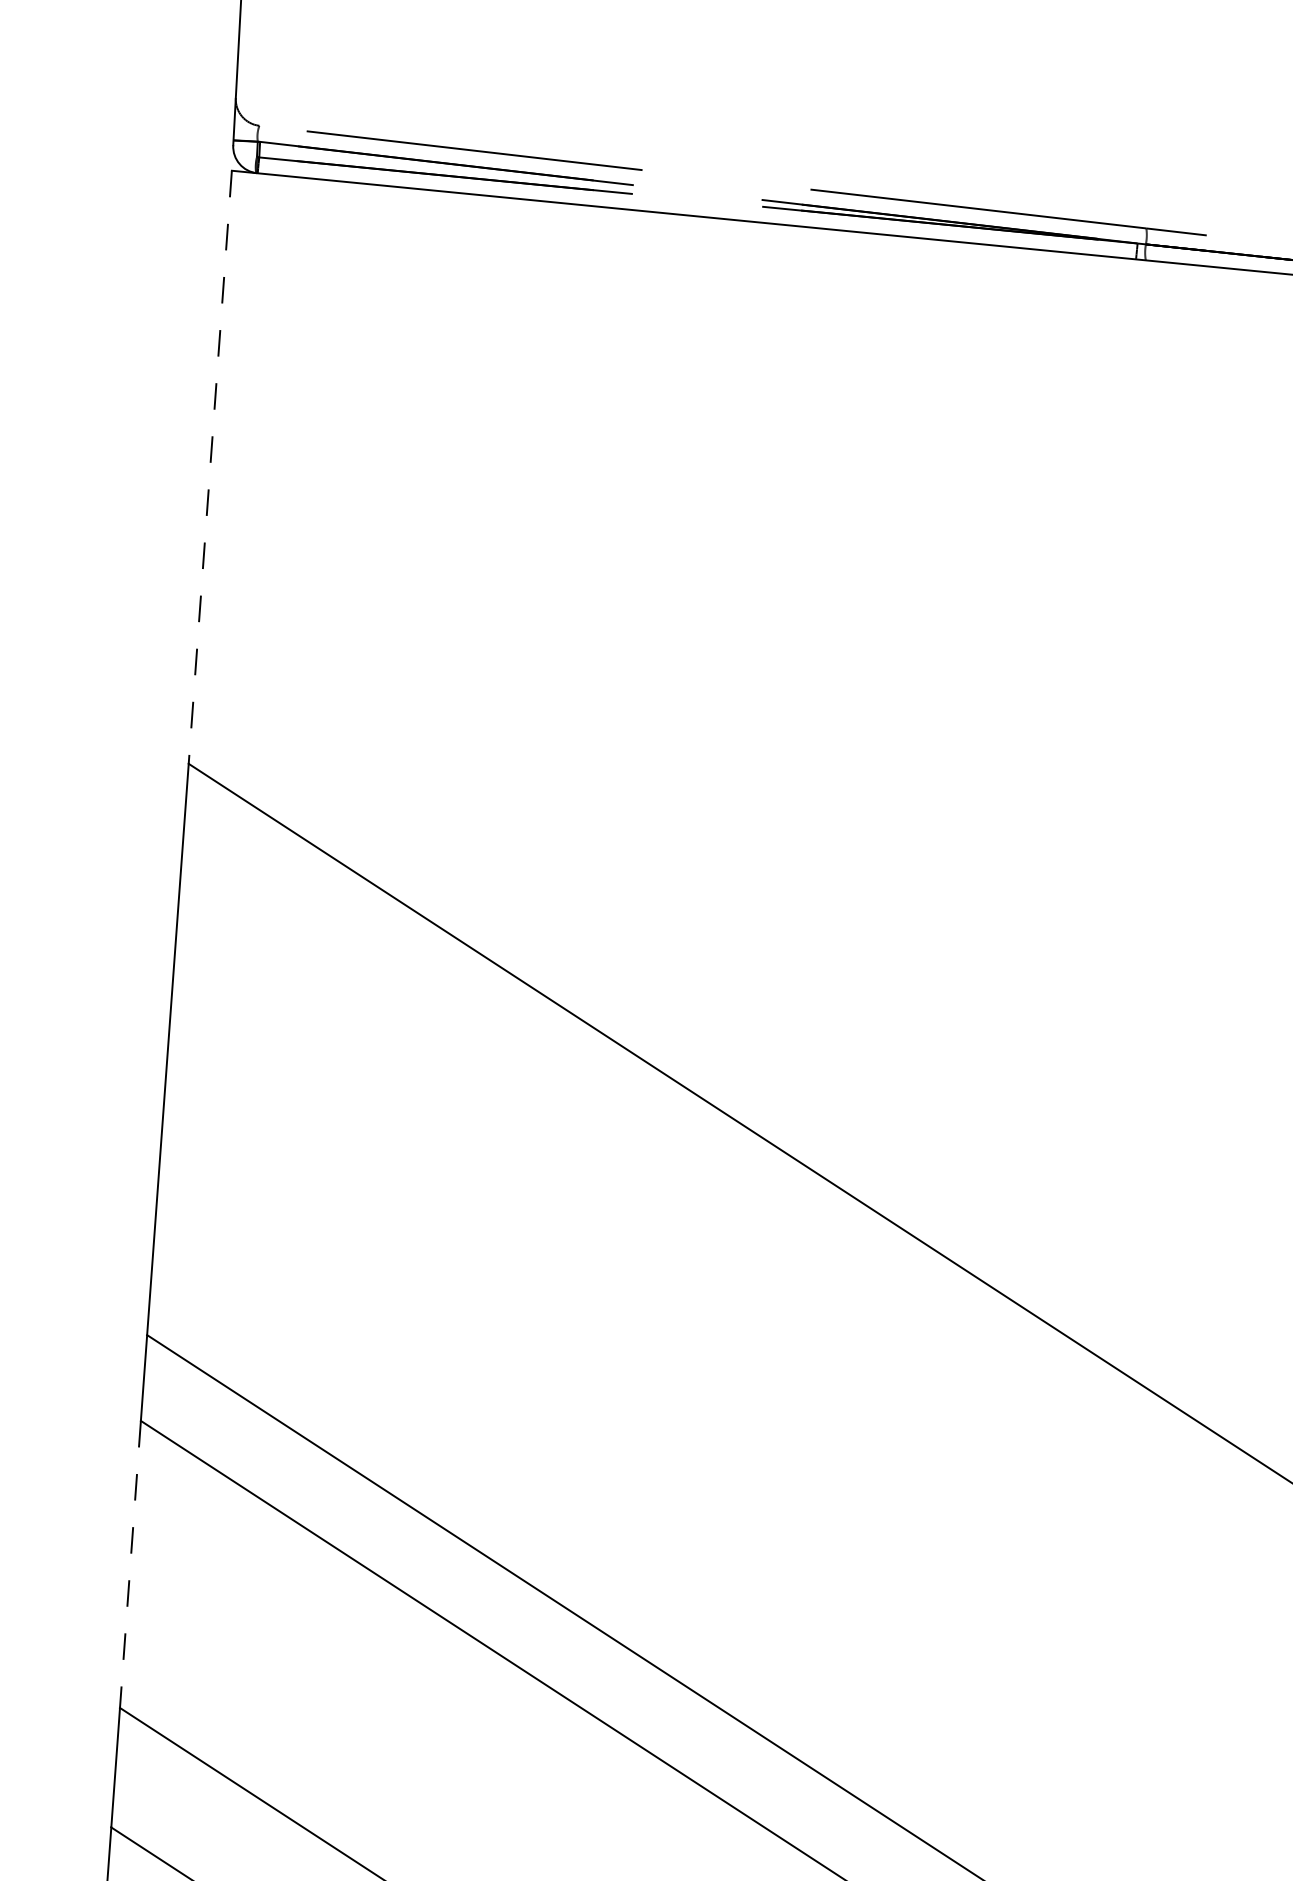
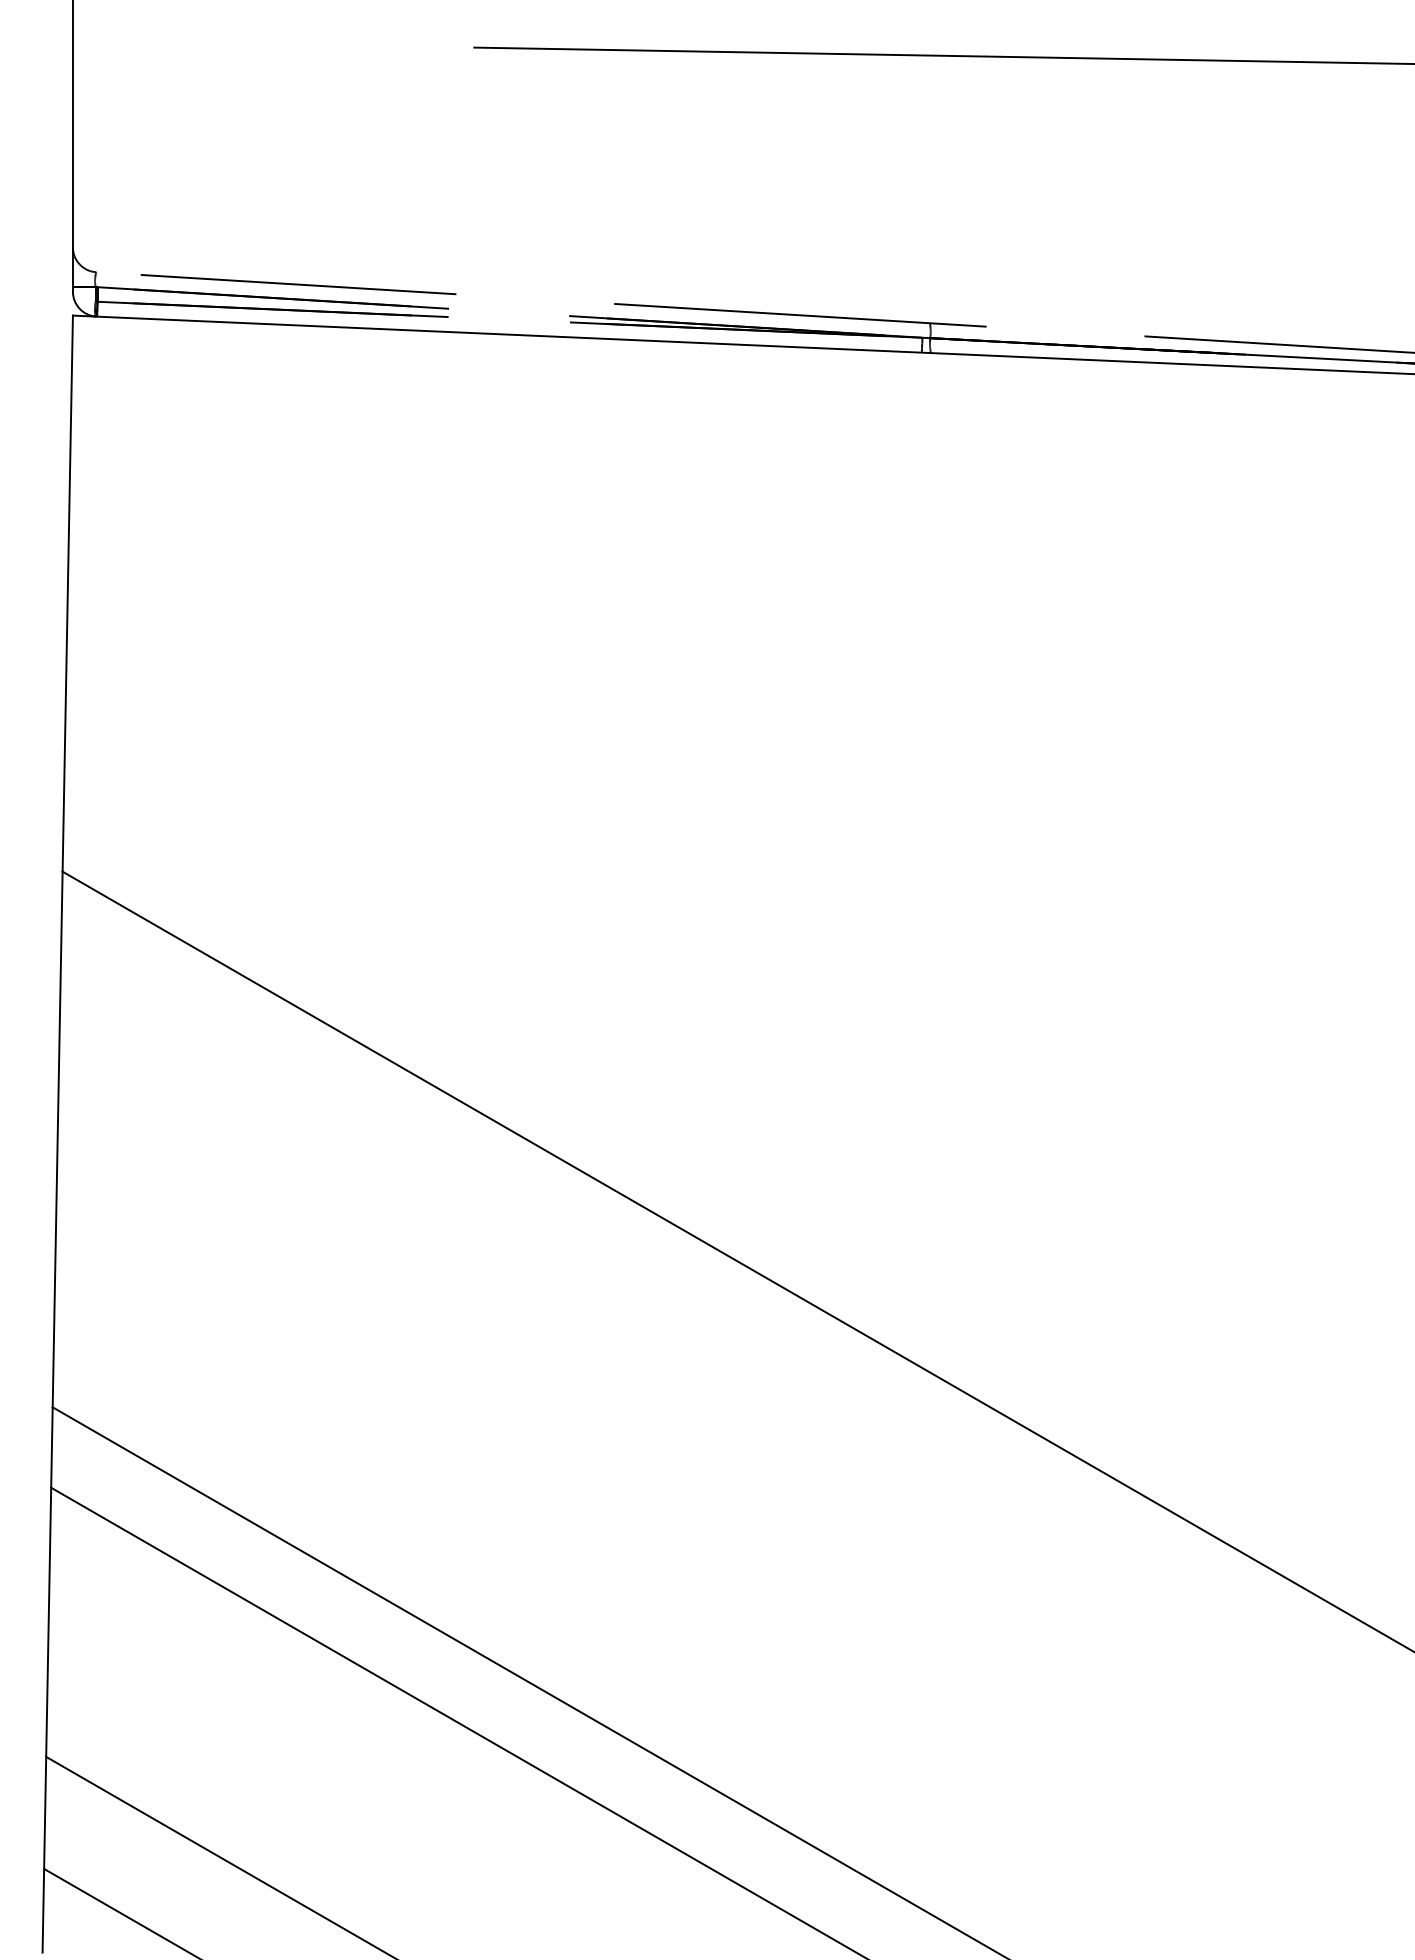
line: (209, 468) -> (67, 594), dashed -> solid
line: (130, 1564) -> (48, 1622), dashed -> solid

